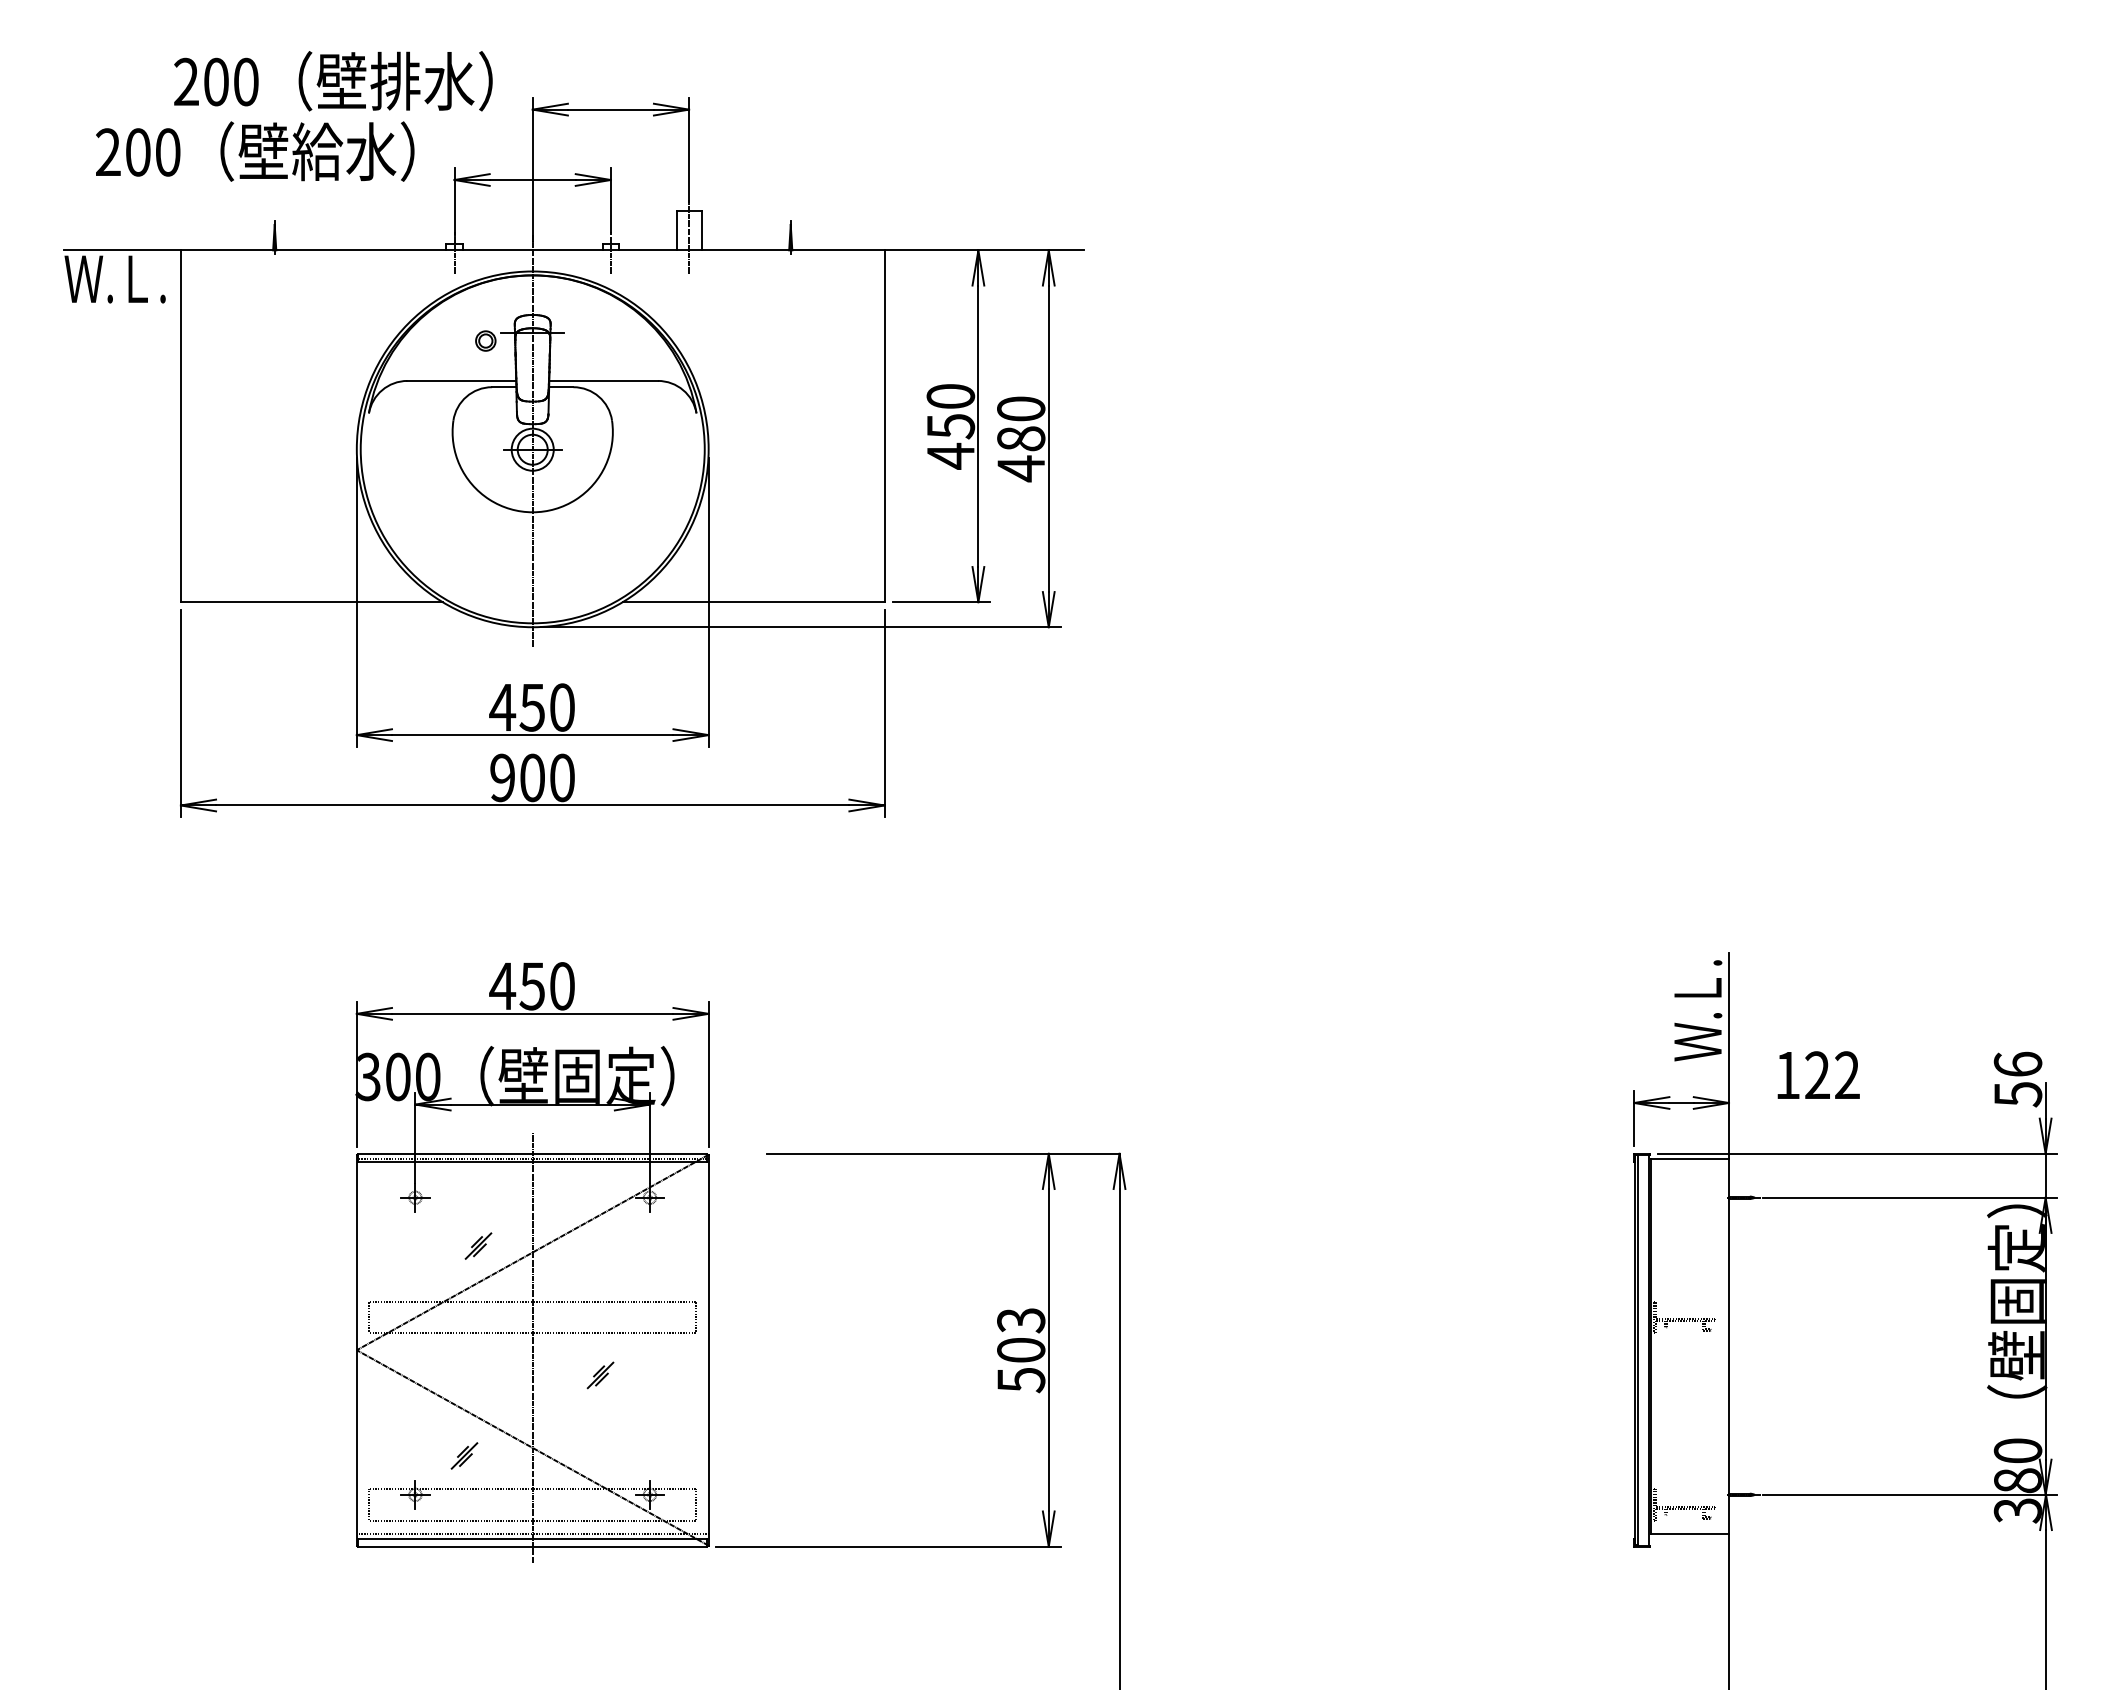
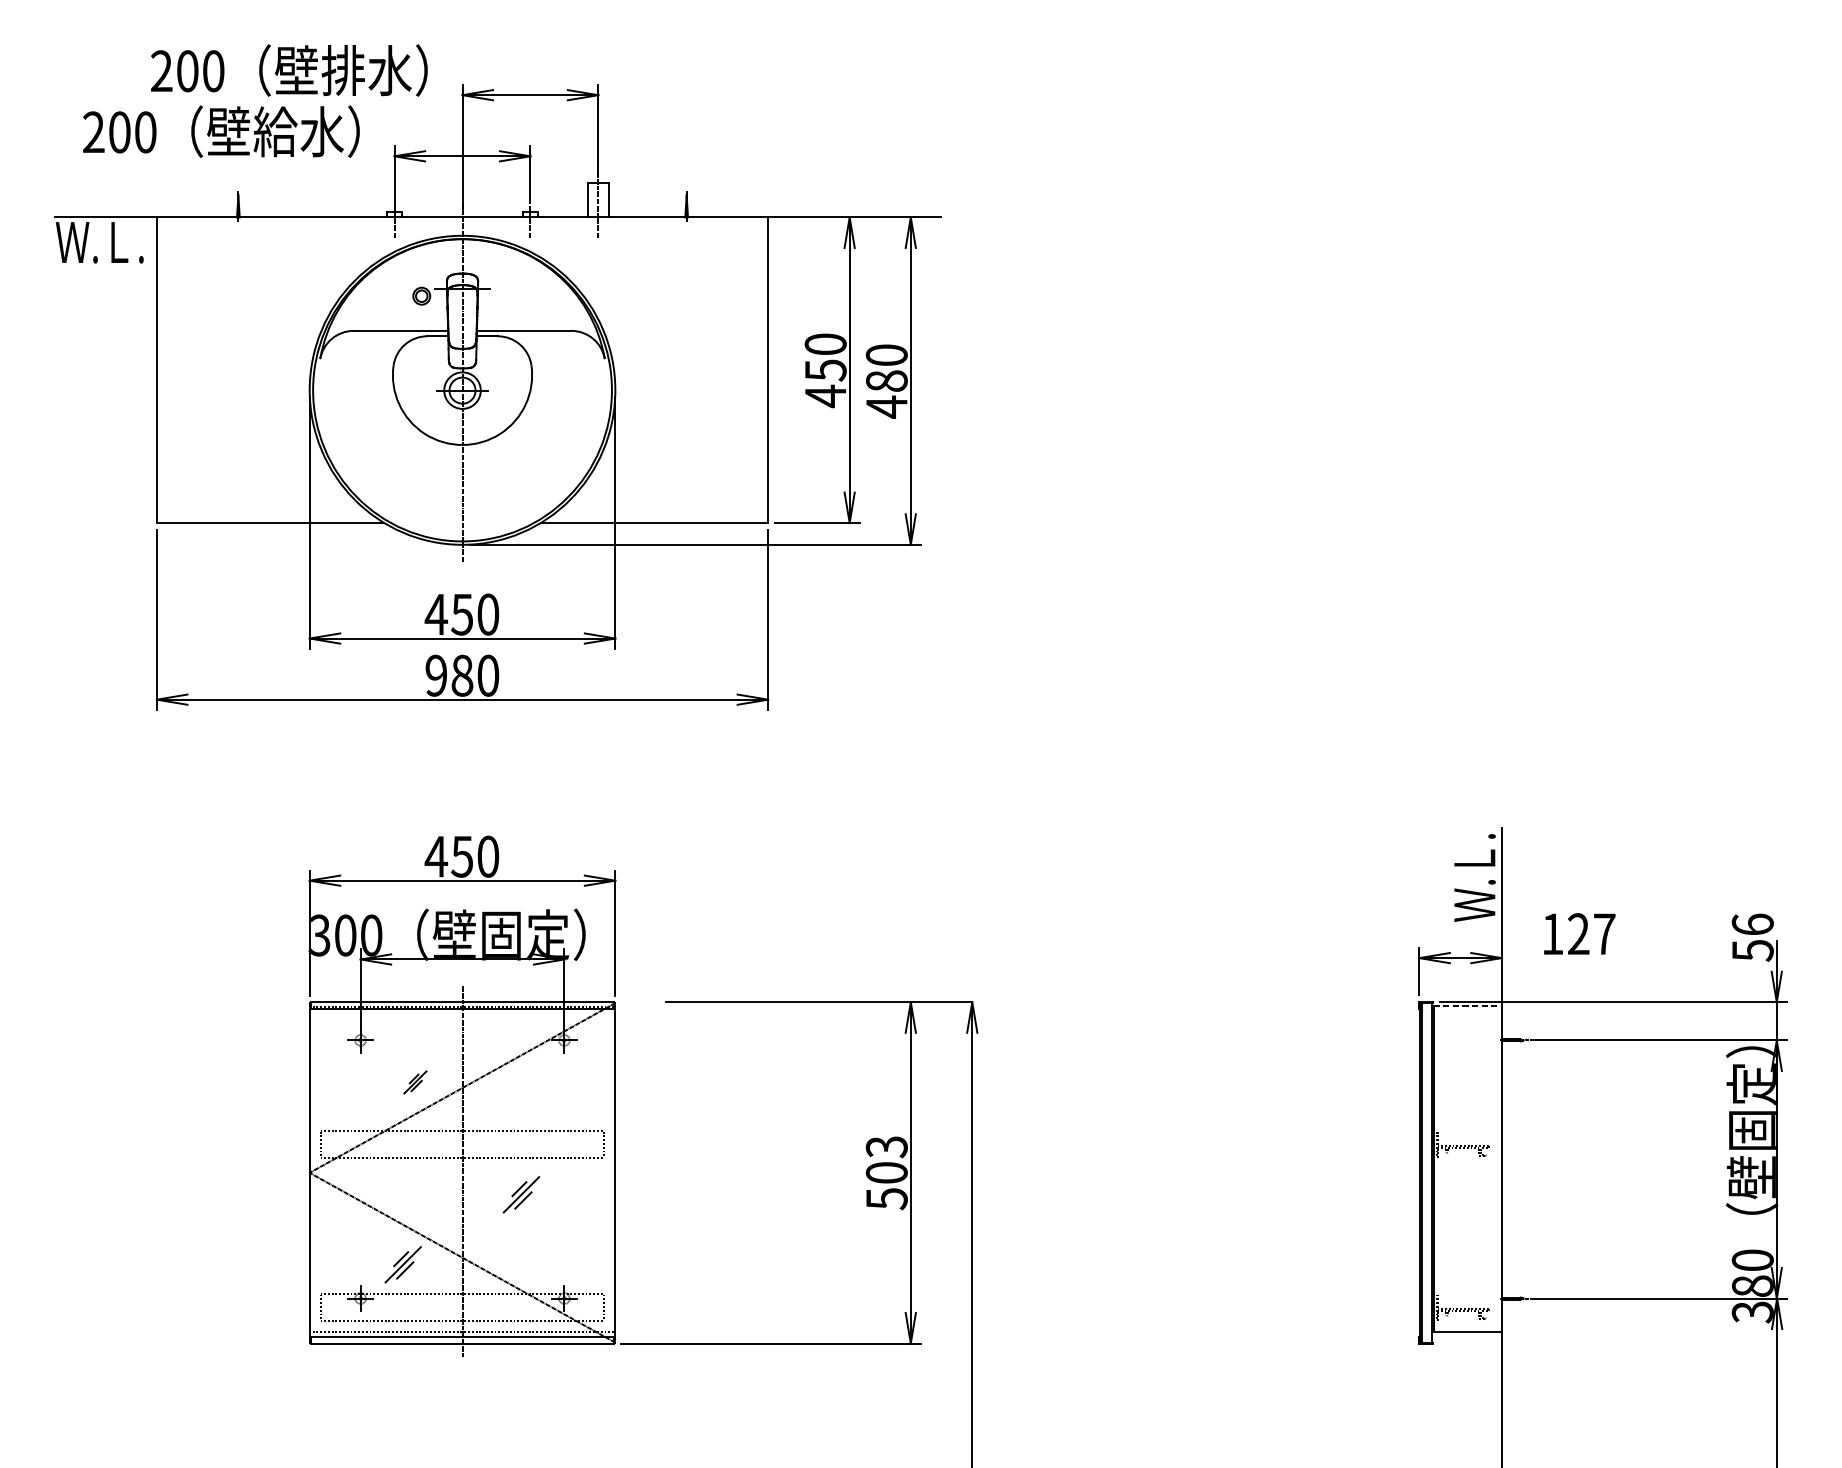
text: (532, 777) -> (462, 675), 900 -> 980
text: (1847, 1074) -> (1604, 933), 122 -> 127
line: (1690, 1158) -> (1468, 1006), solid -> dashed
part: (600, 1375) -> (521, 1194), size x1.6
part: (464, 1455) -> (403, 1264), size x1.6

